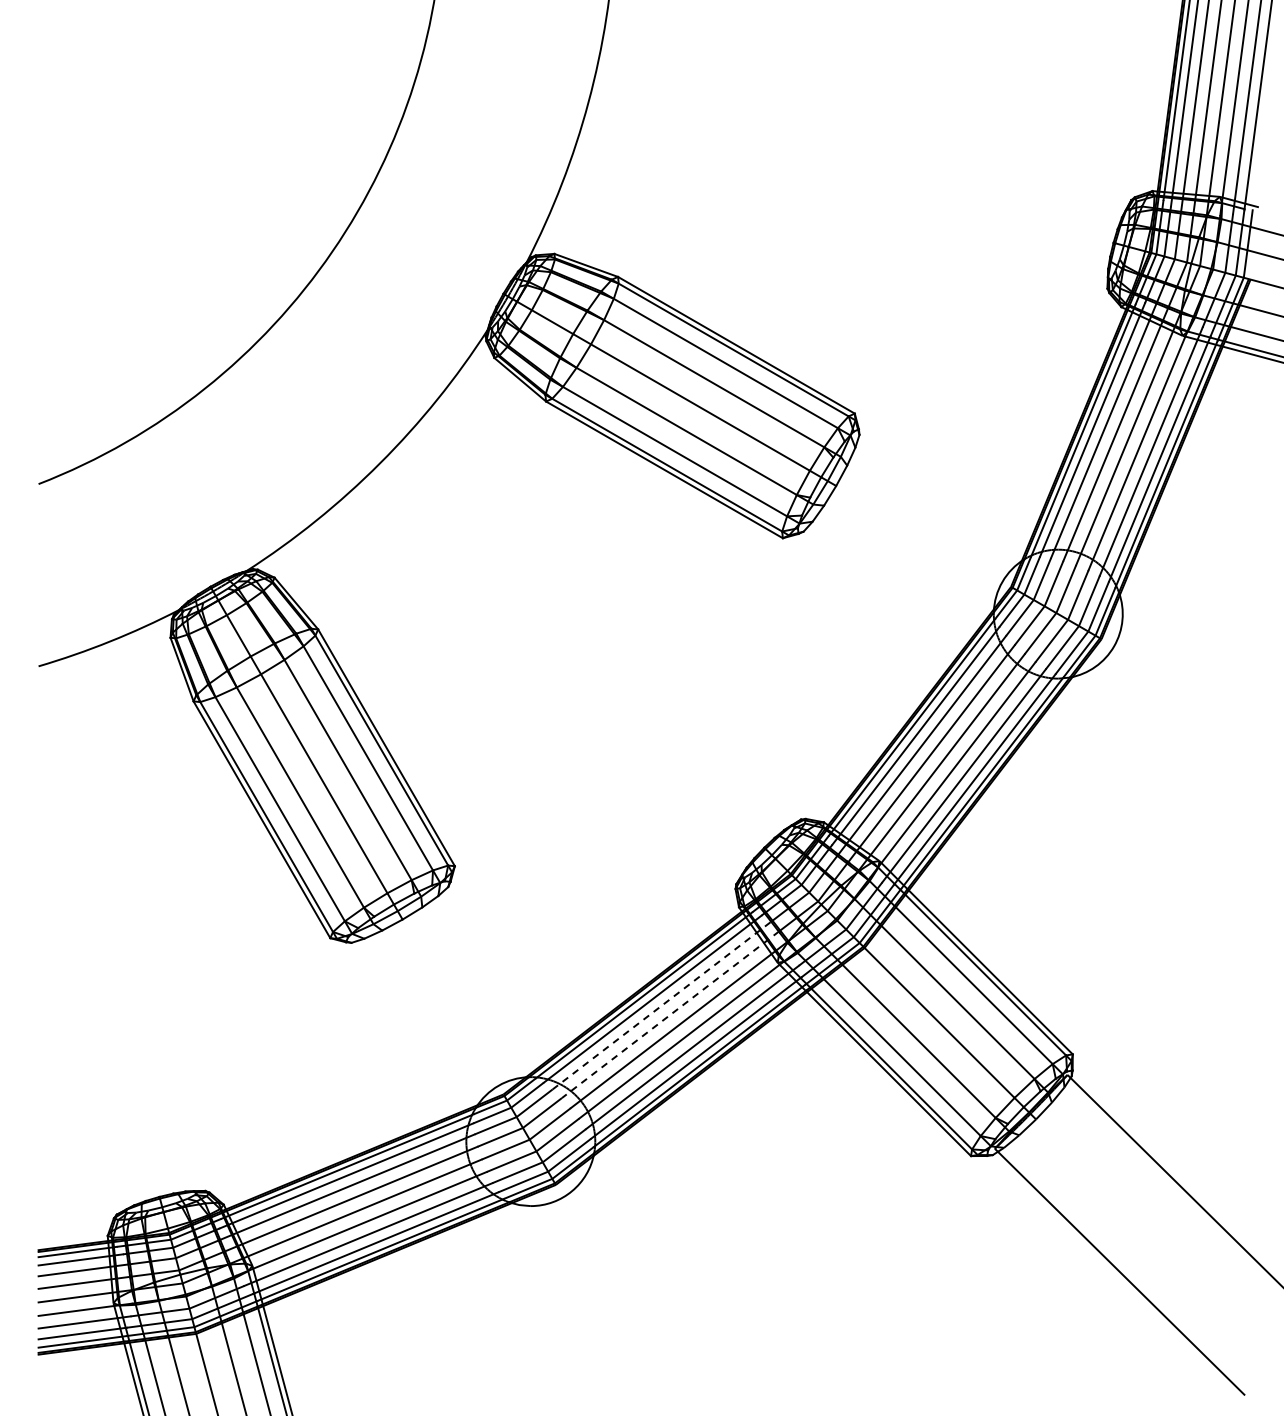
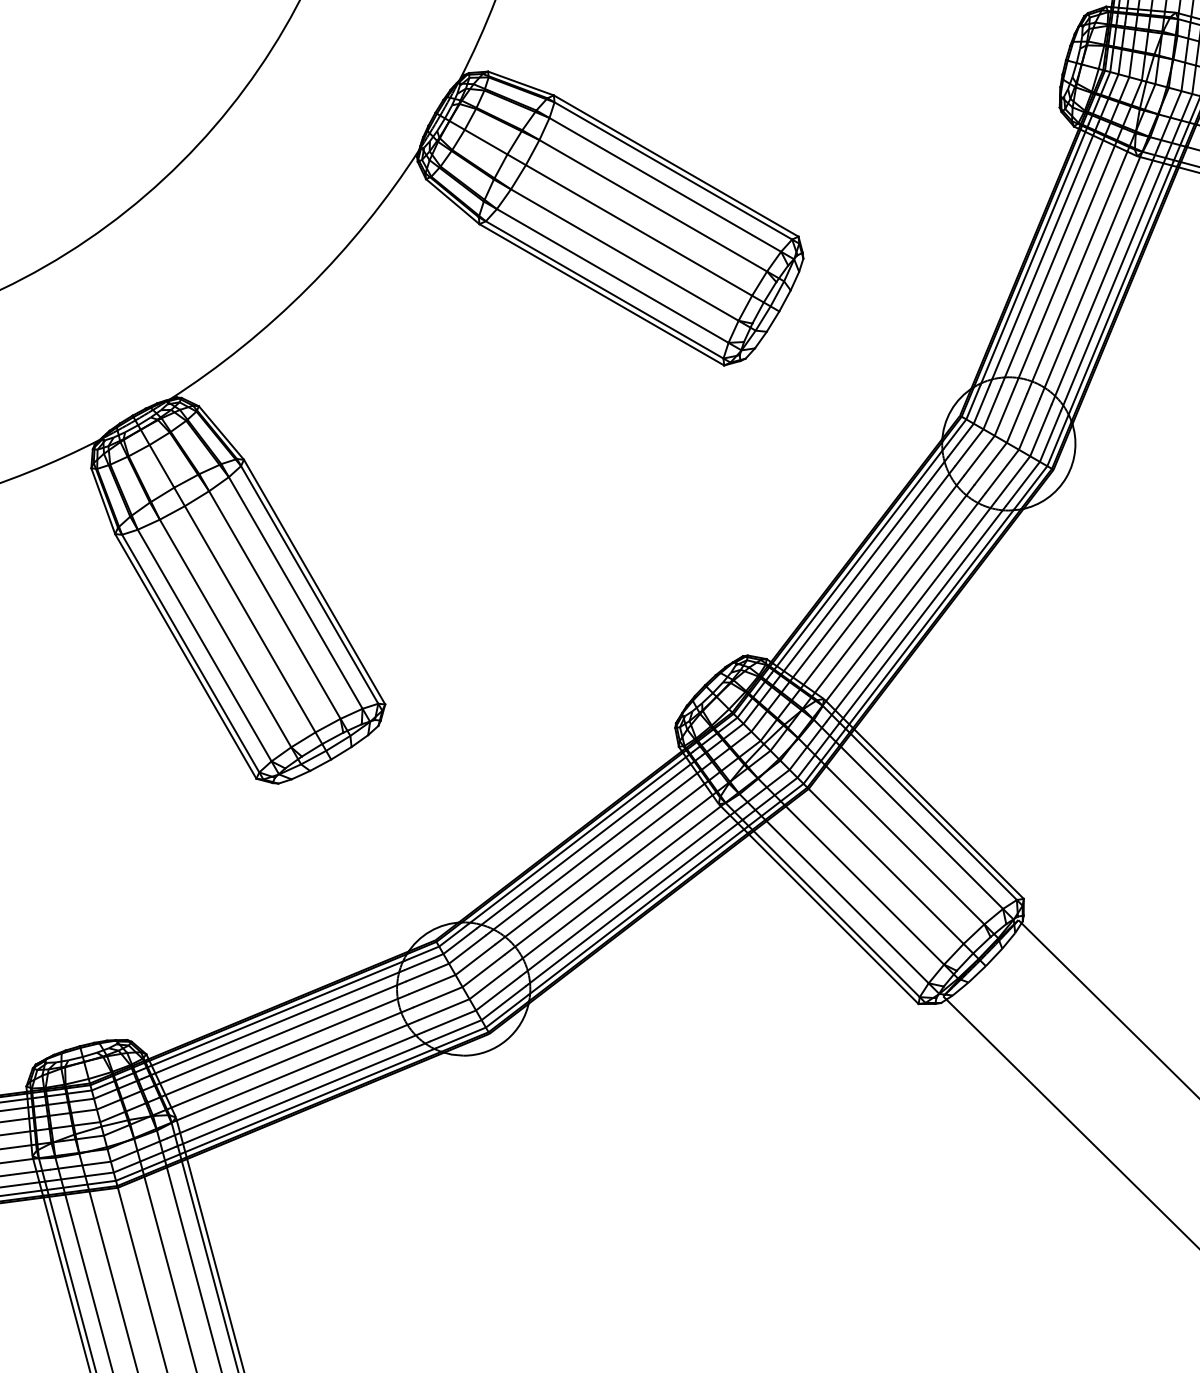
line: (661, 1006) -> (598, 849), dashed -> solid
line: (670, 1014) -> (608, 857), dashed -> solid

